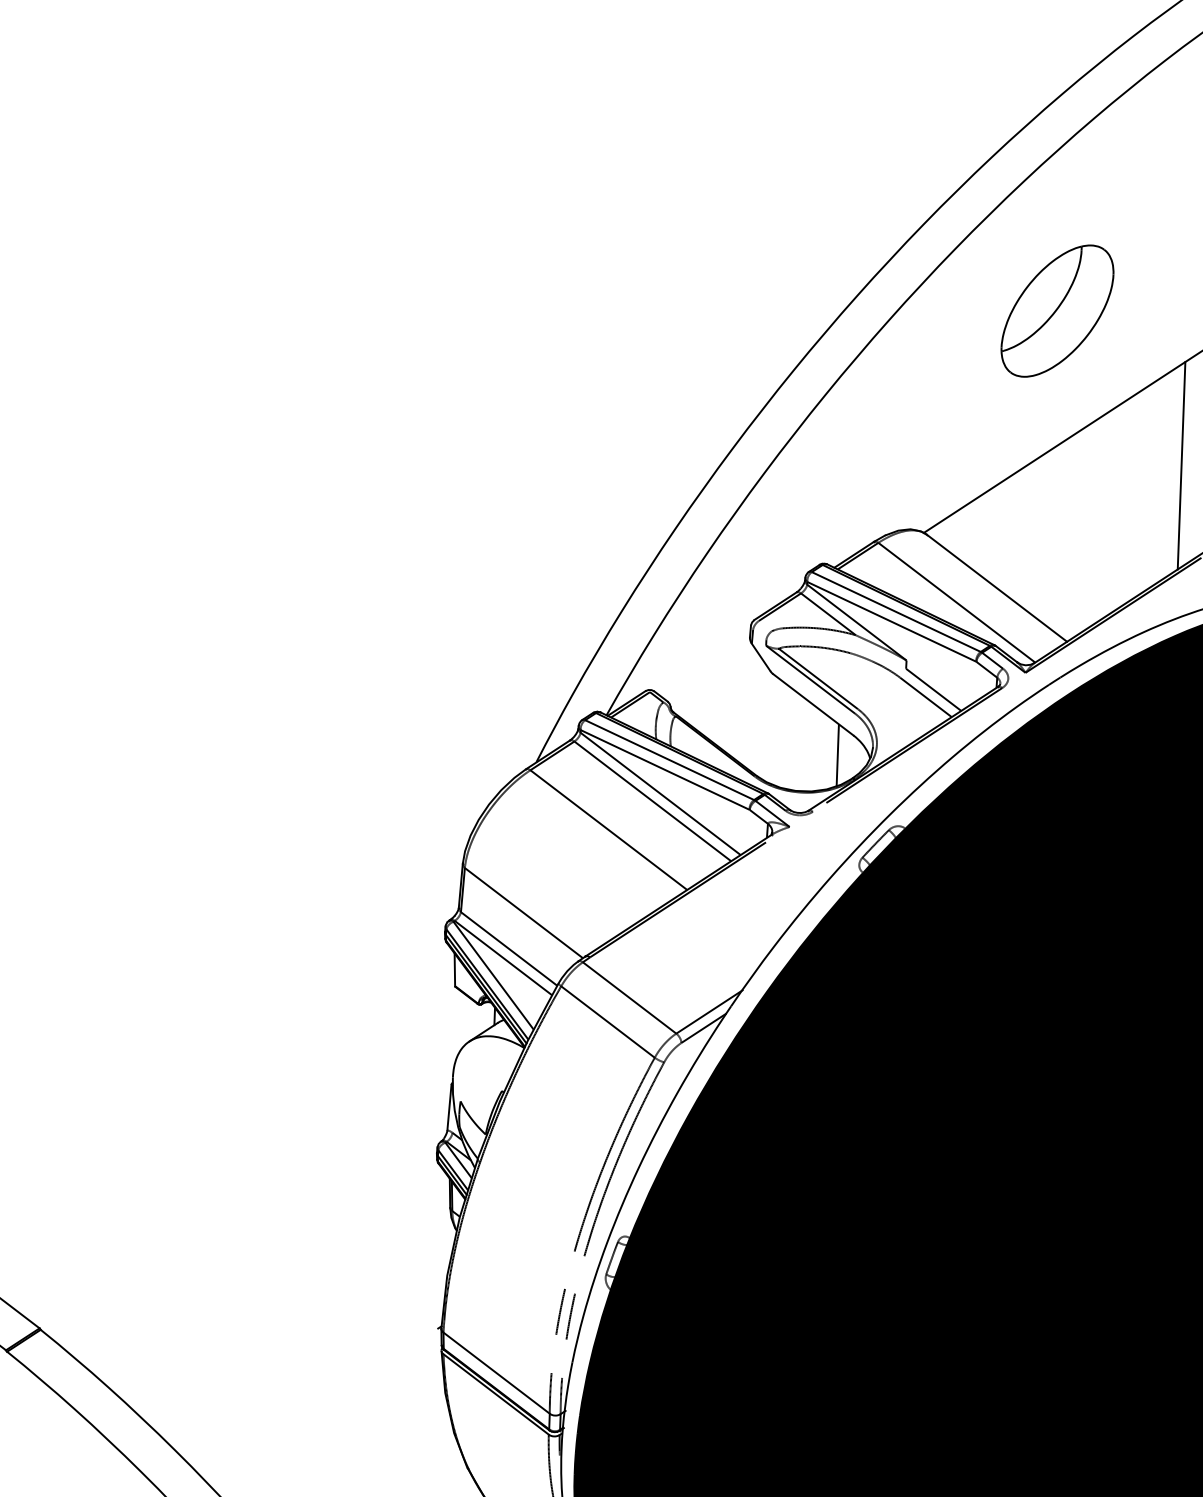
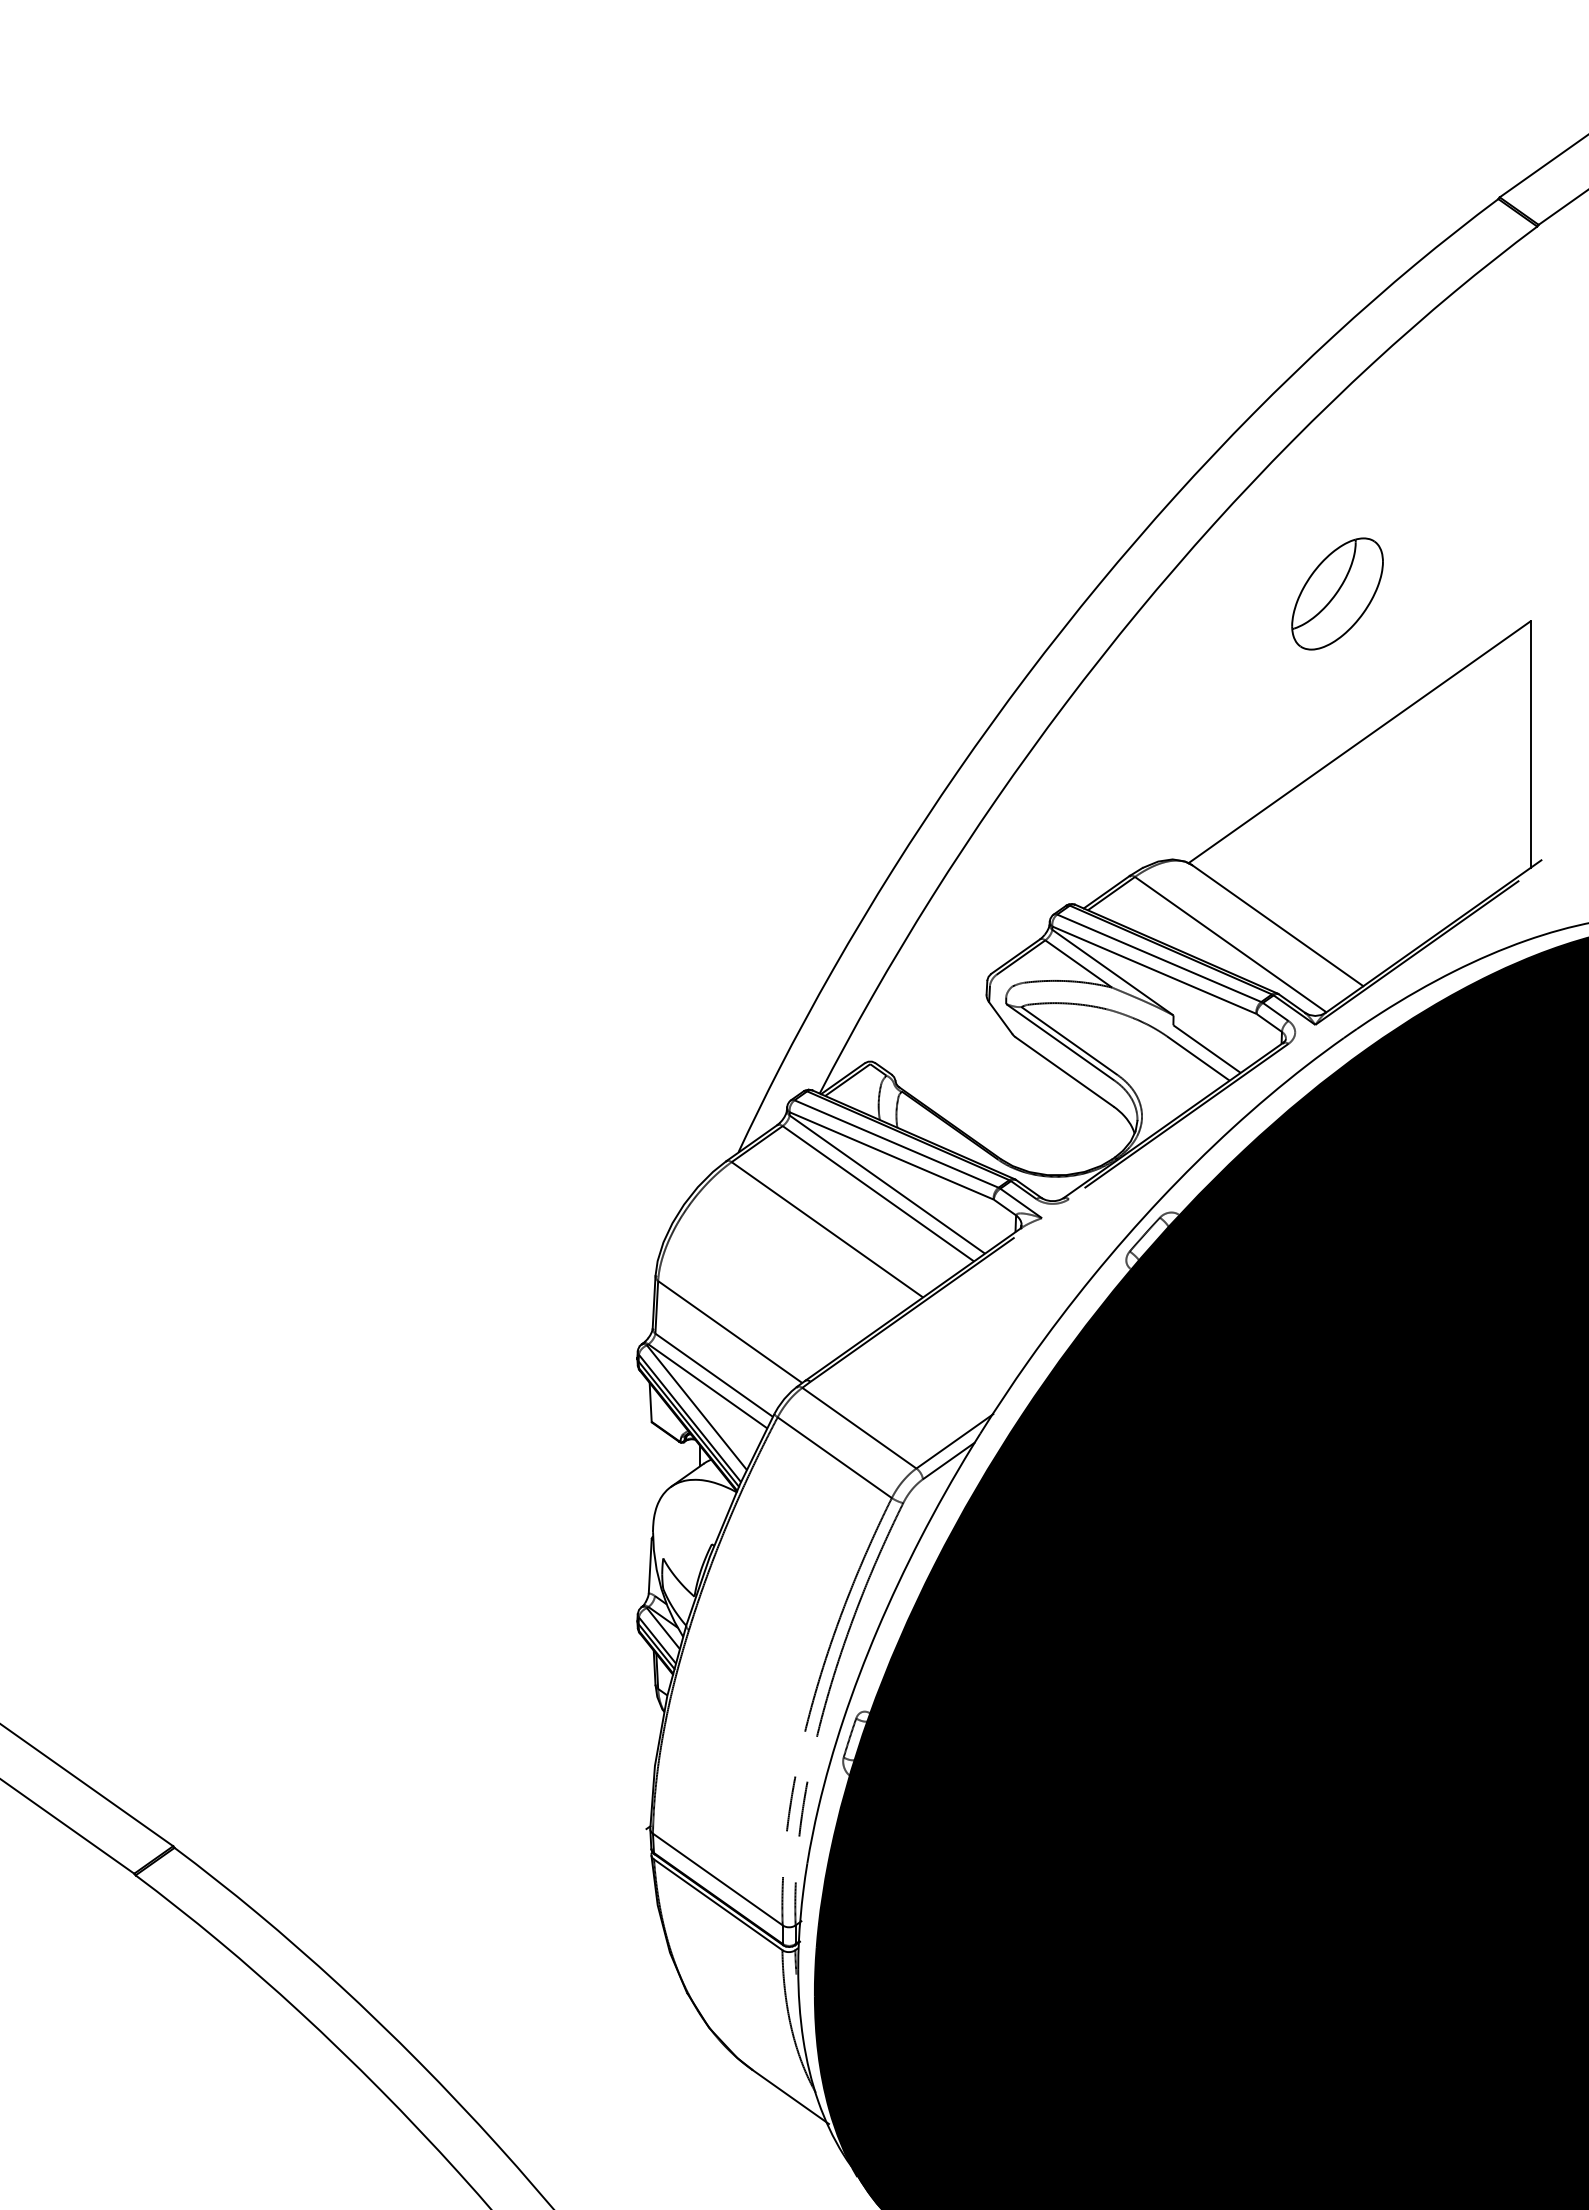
part: (1057, 310) -> (1337, 593), size x0.7
line: (1181, 465) -> (1491, 771), removed
line: (838, 754) -> (1096, 1130), removed

